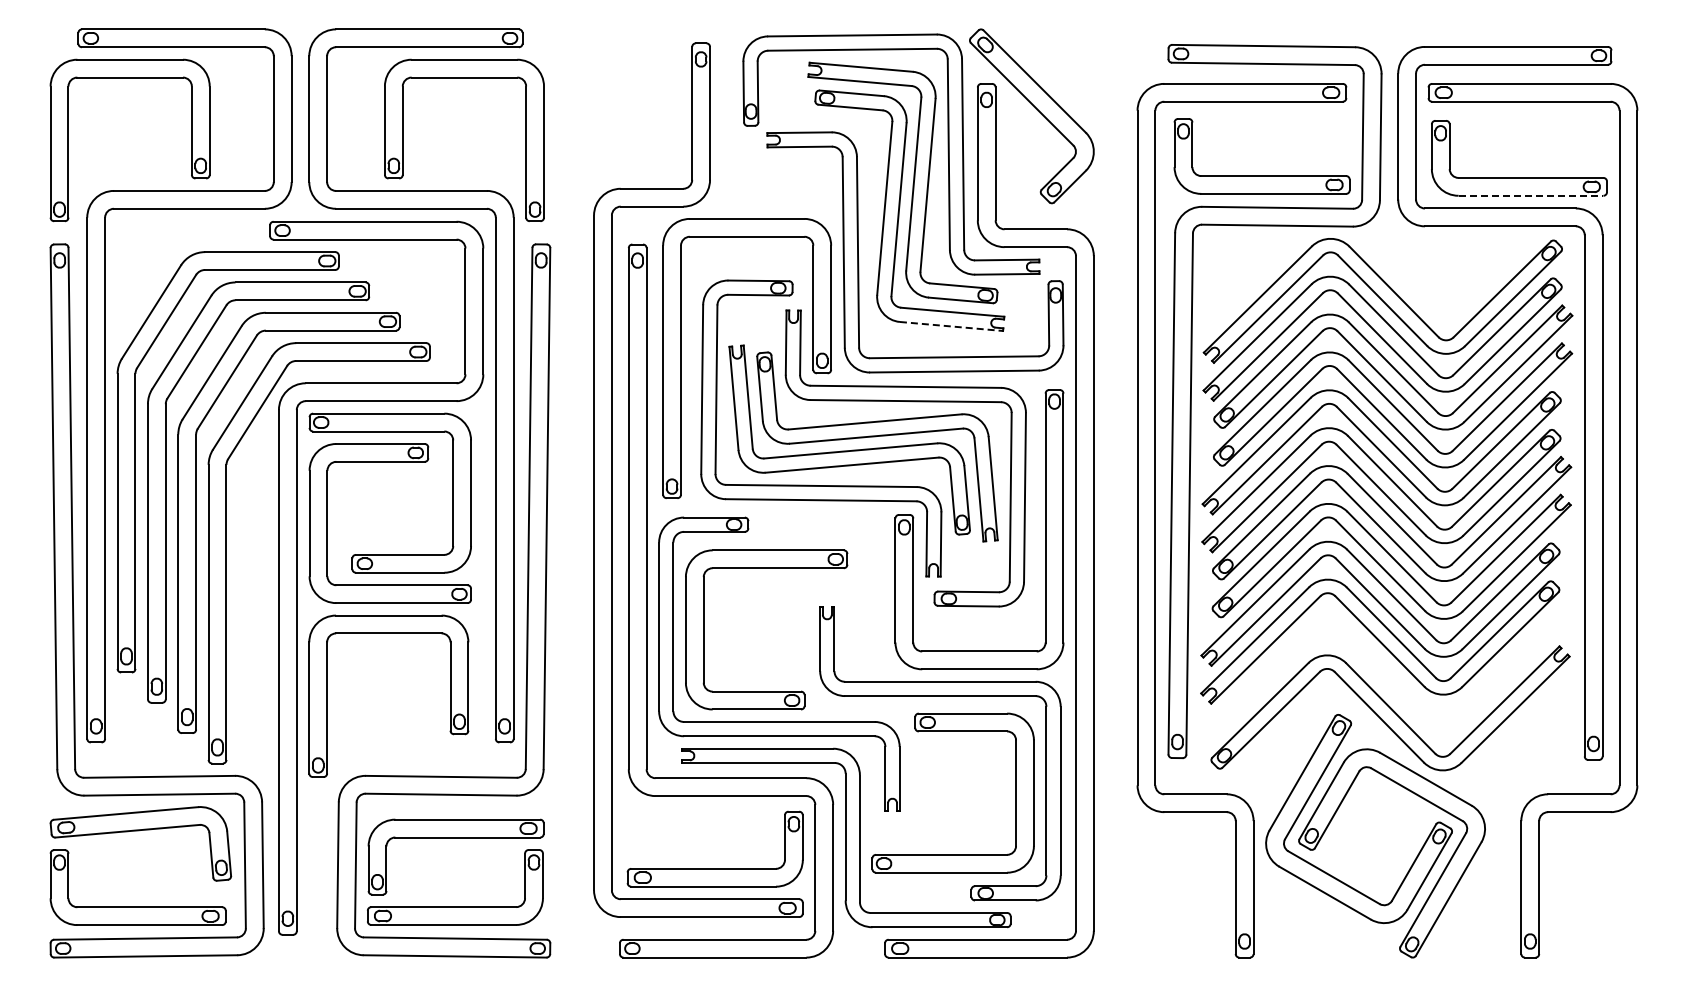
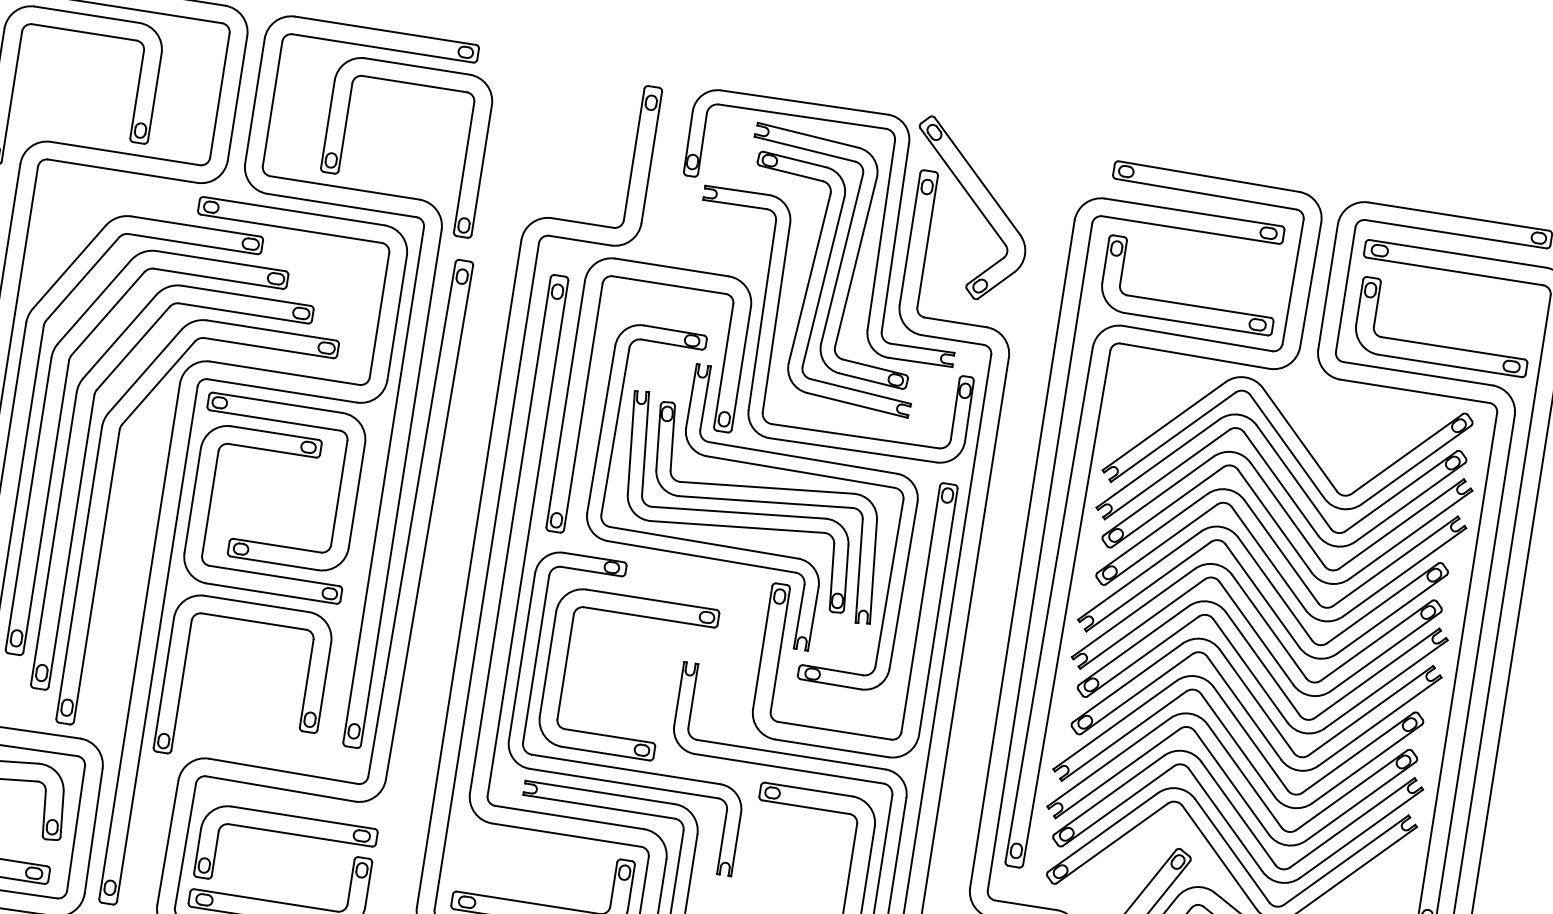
line: (1531, 195) -> (1450, 365), dashed -> solid
line: (951, 326) -> (857, 405), dashed -> solid
part: (1390, 670) -> (1237, 813), added

